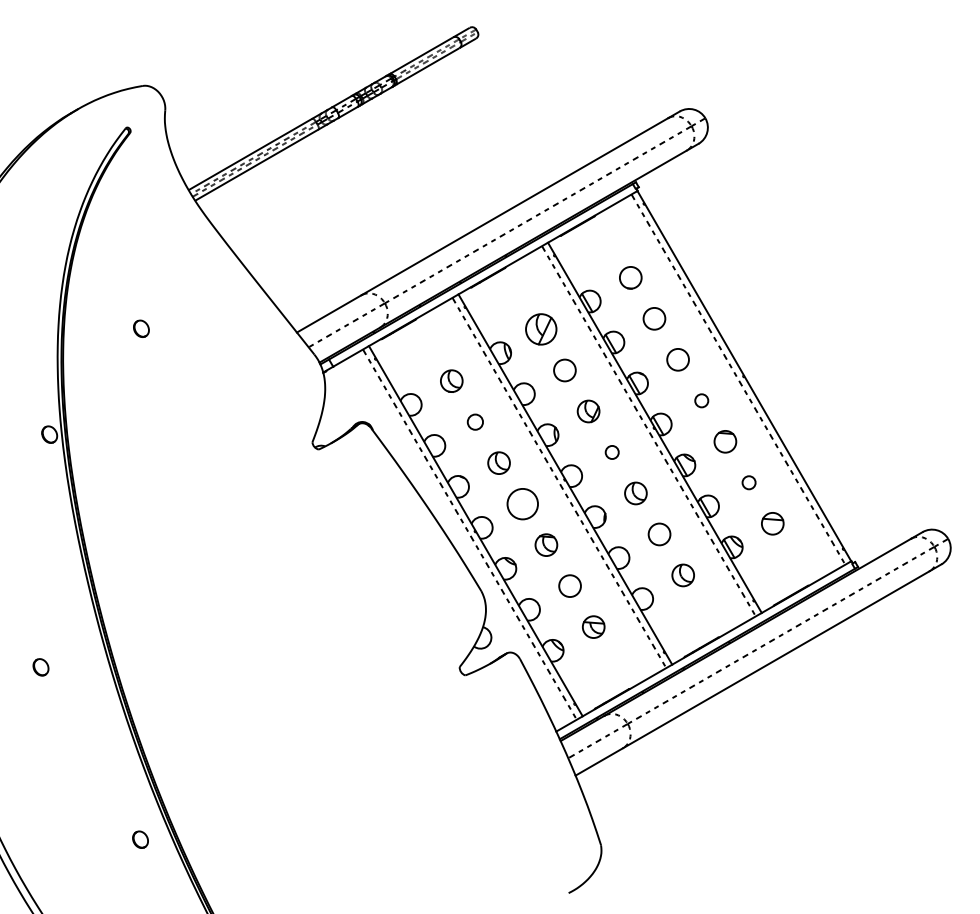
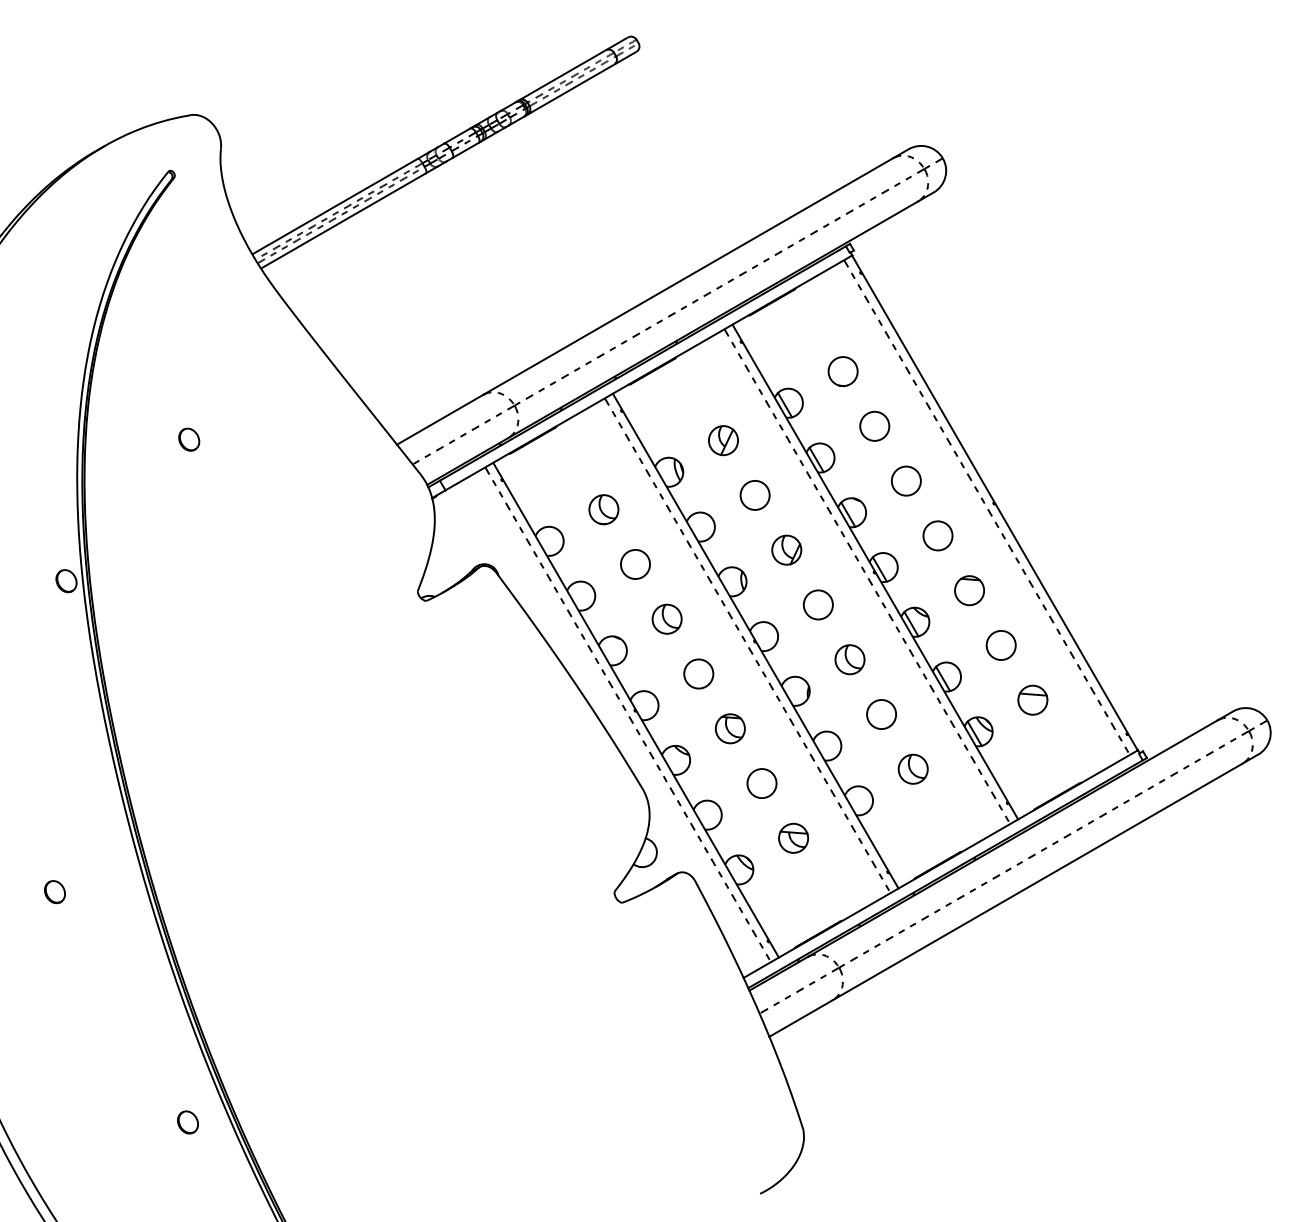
part: (541, 329) -> (723, 440), size x0.71
circle: (701, 400) -> (937, 535), size x1.67
circle: (475, 422) -> (635, 564), size x1.43
circle: (611, 452) -> (817, 604), size x1.67
circle: (748, 482) -> (1000, 645), size x1.67
circle: (522, 503) -> (698, 673), size x0.71

